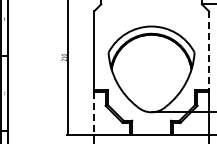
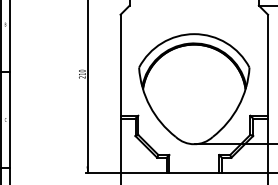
line: (209, 51) -> (268, 66), dashed -> solid
line: (94, 114) -> (121, 147), dashed -> solid

